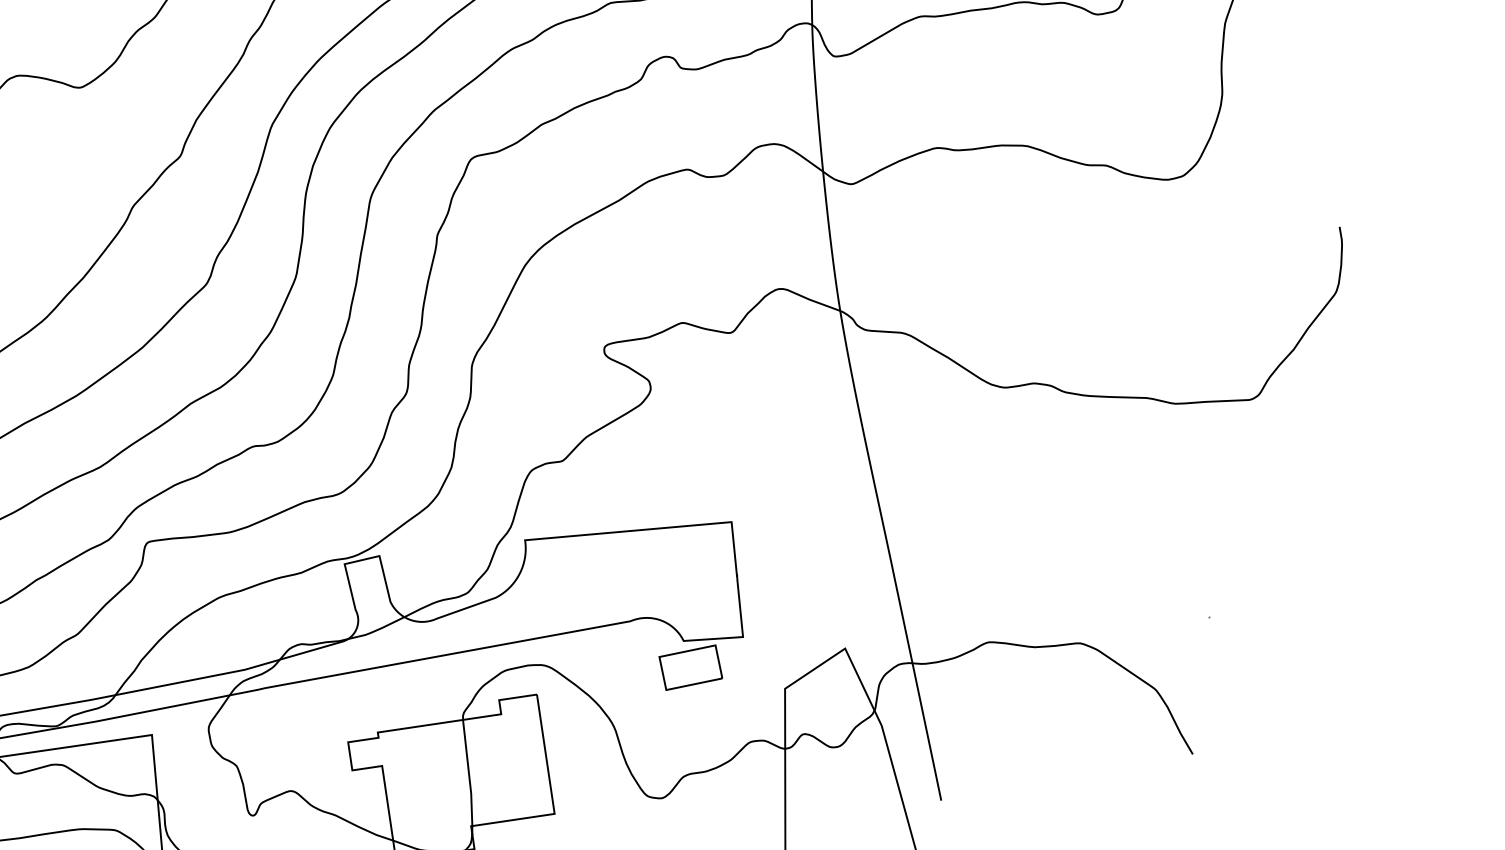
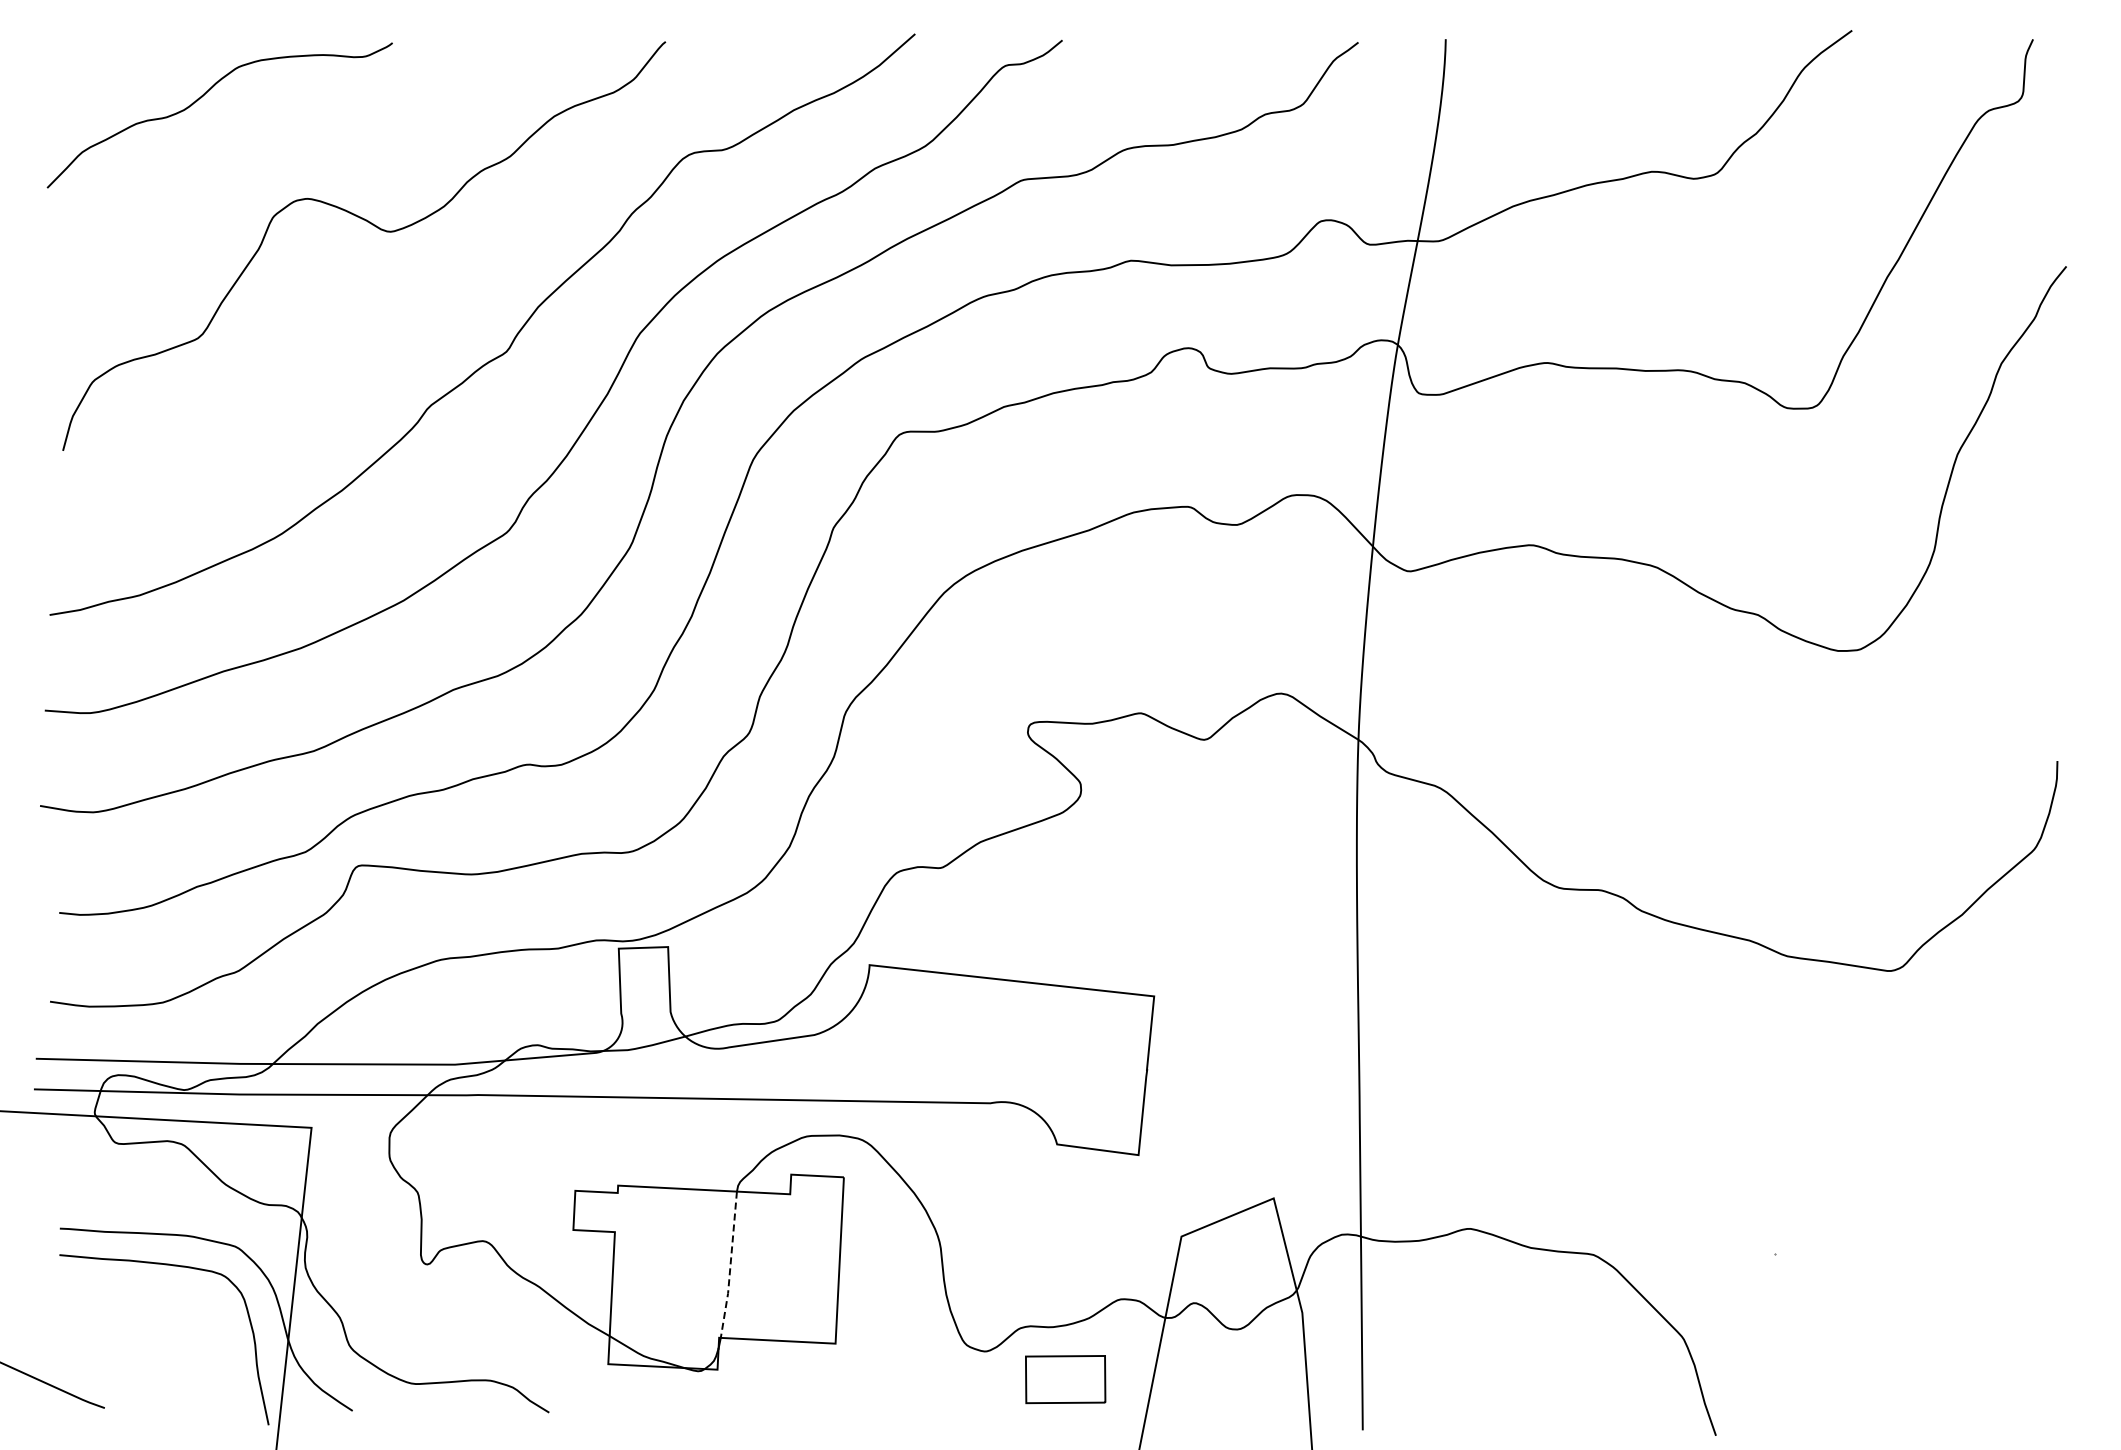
part: (690, 667) -> (1065, 1379), moved
line: (468, 773) -> (730, 1265), solid -> dashed

